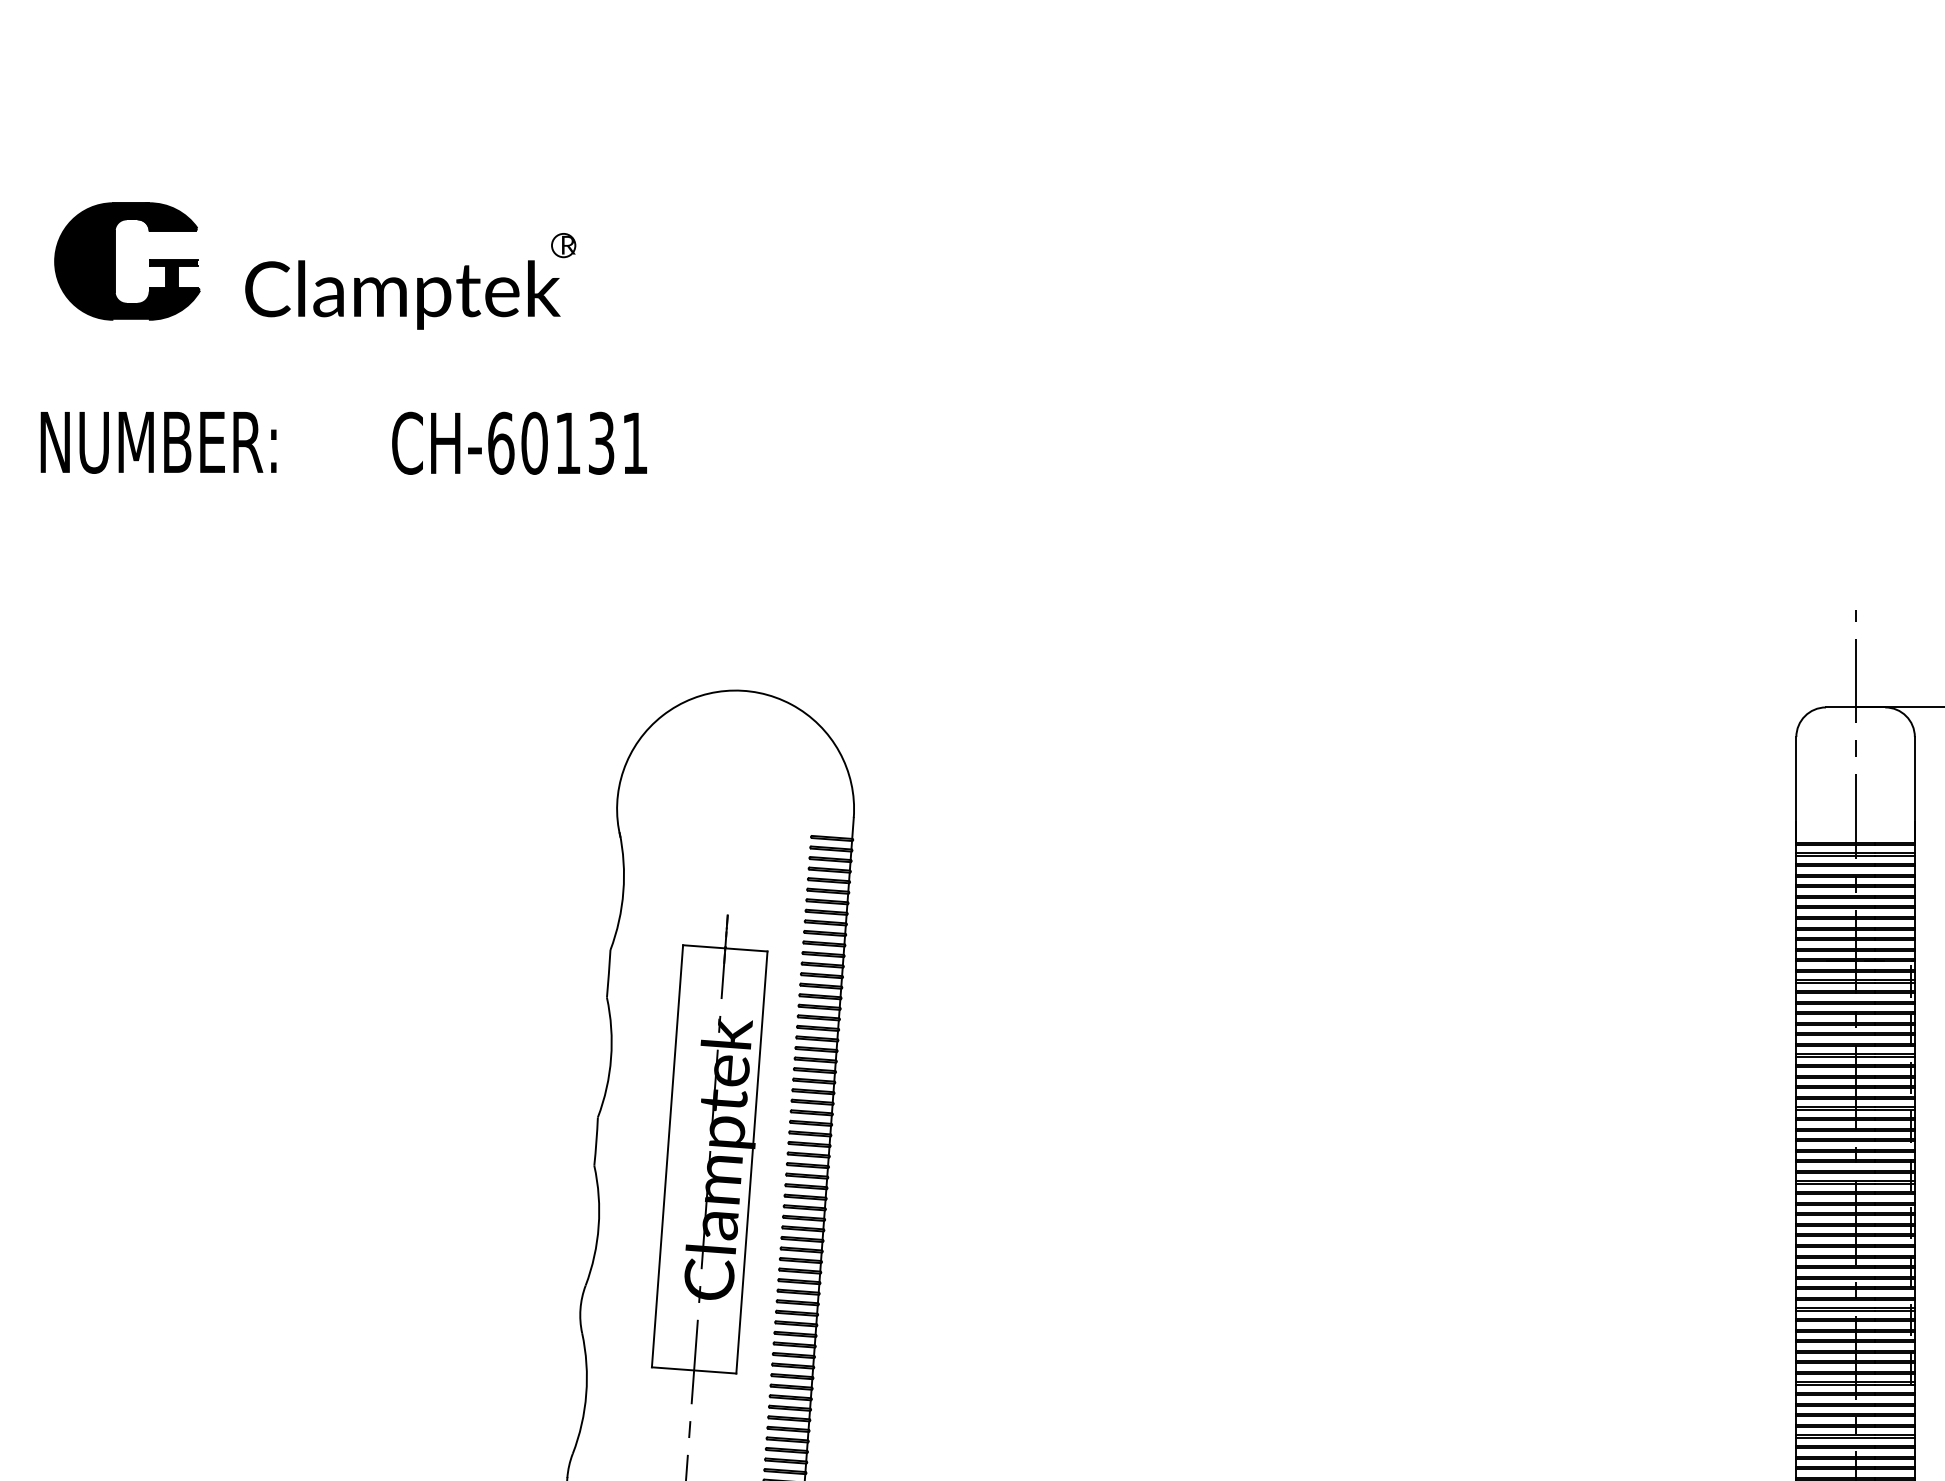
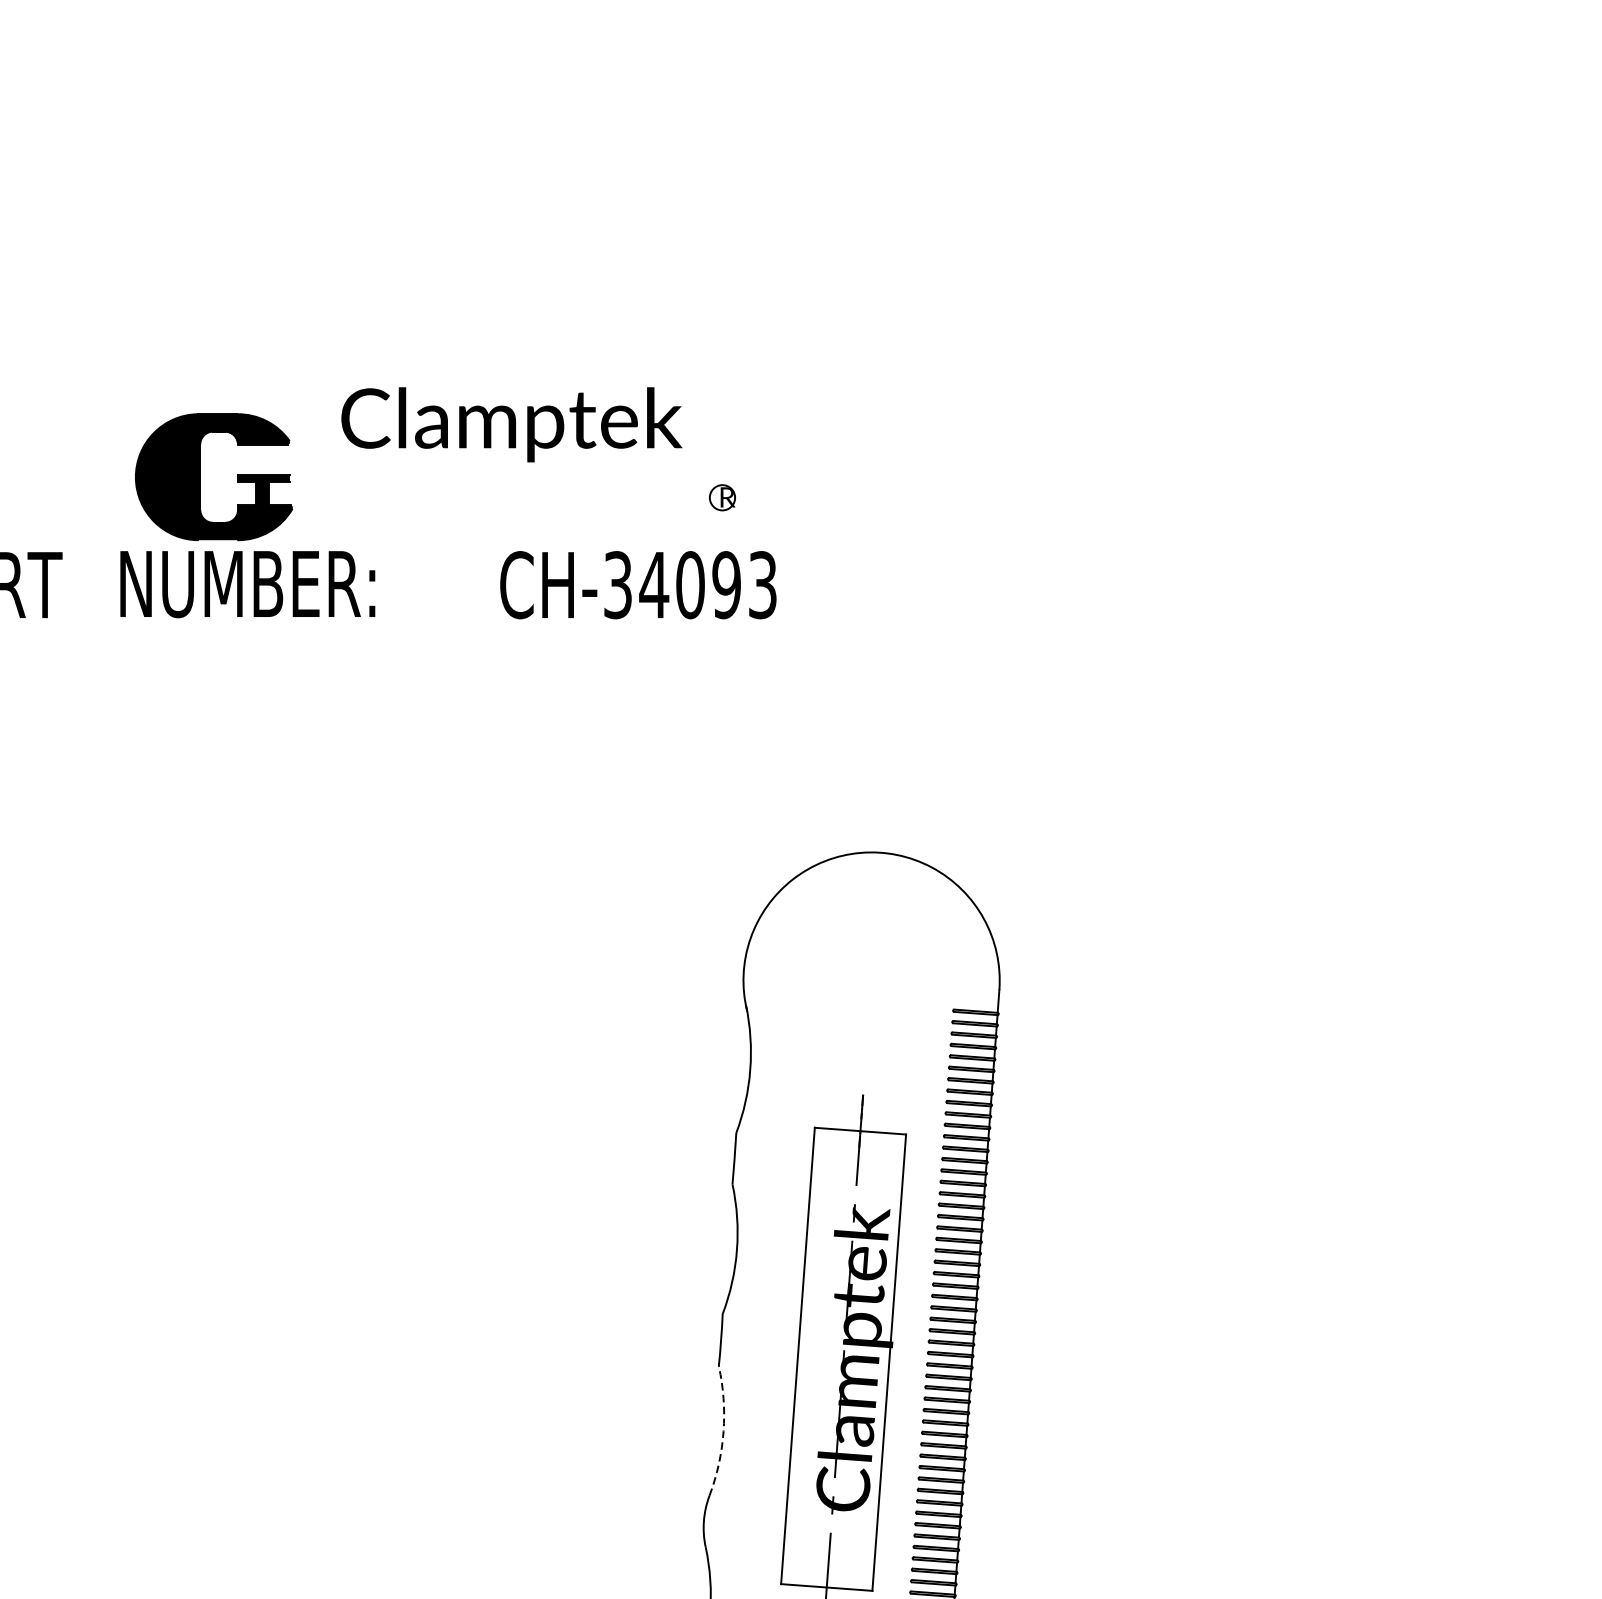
part: (563, 245) -> (722, 497), moved
part: (115, 261) -> (201, 477), moved
text: (567, 442) -> (689, 584), CH-60131 -> CH-34093
arc: (598, 1226) -> (723, 1431), solid -> dashed

